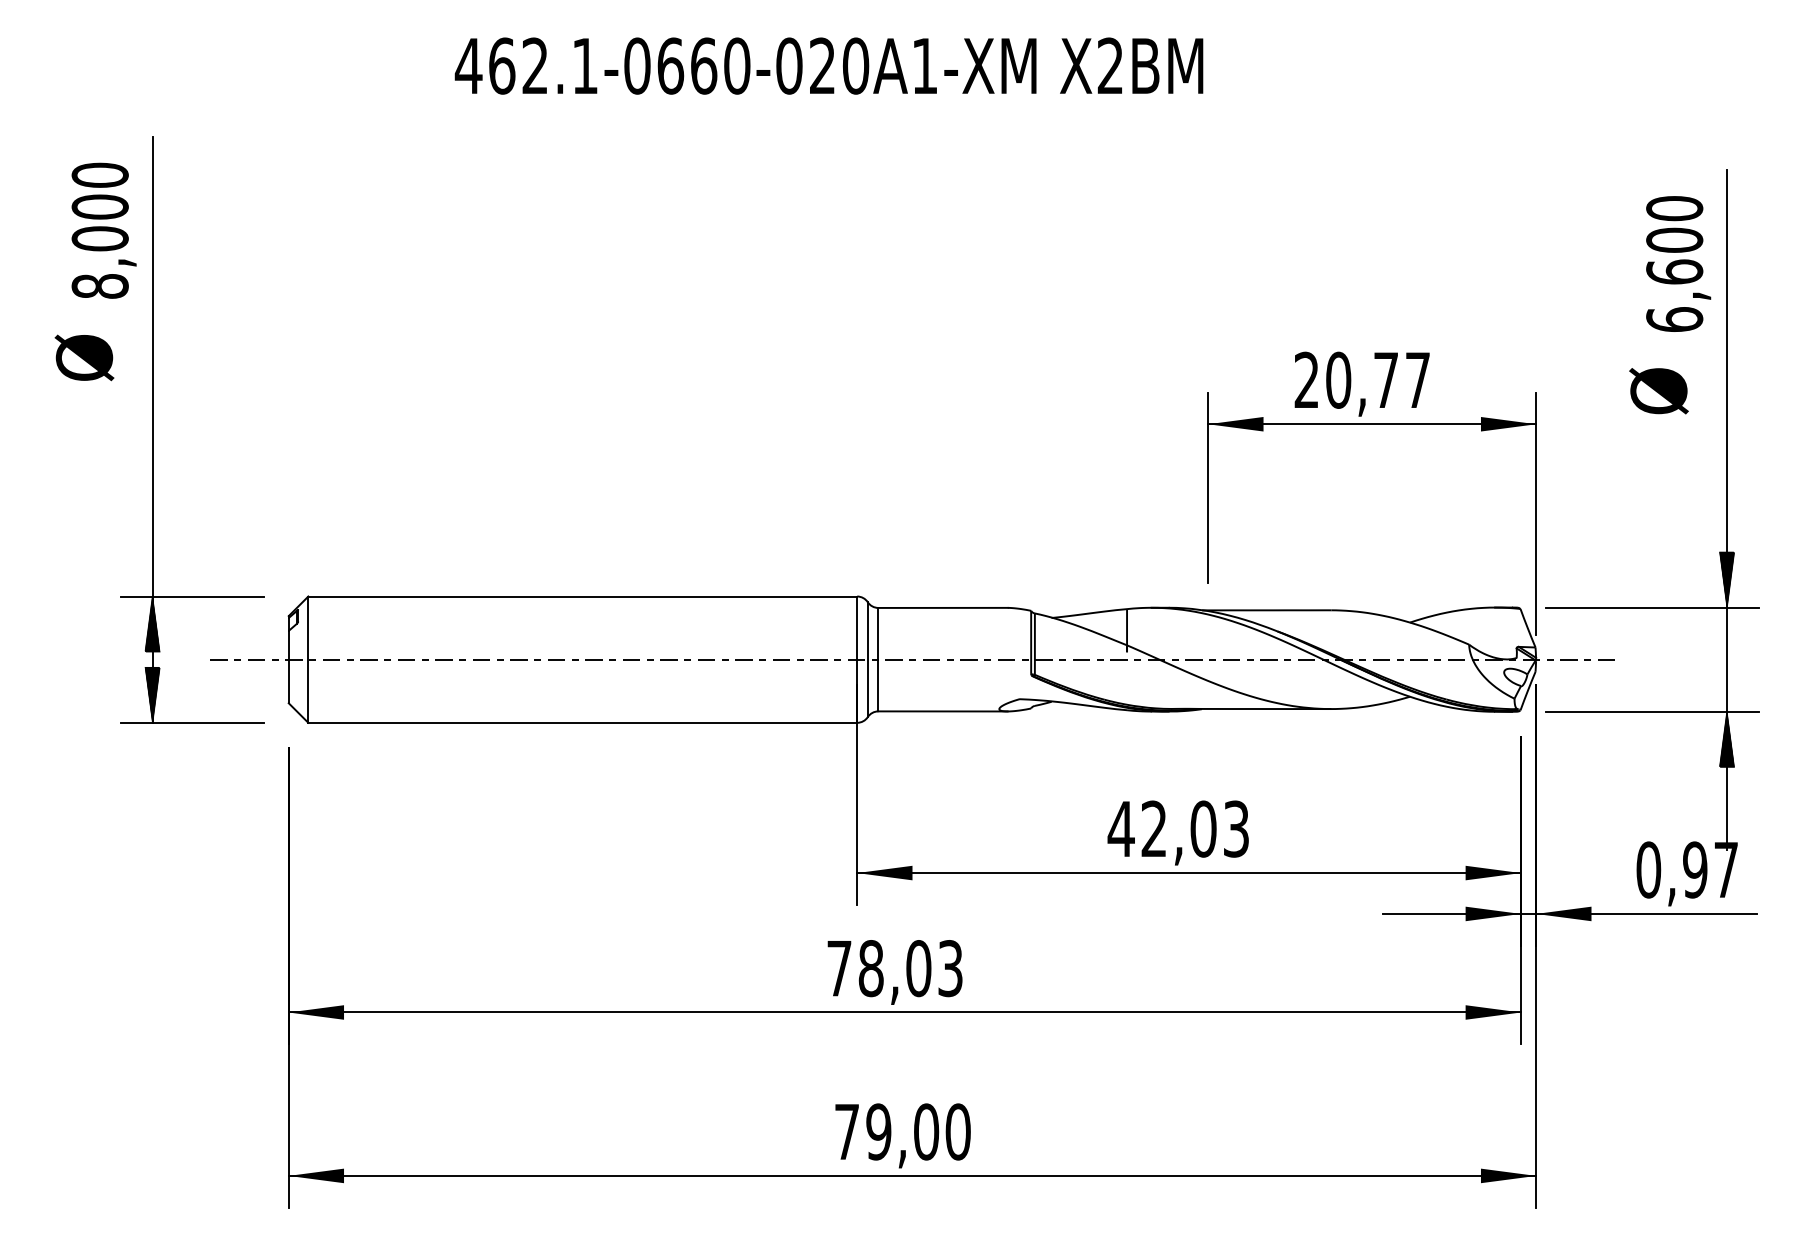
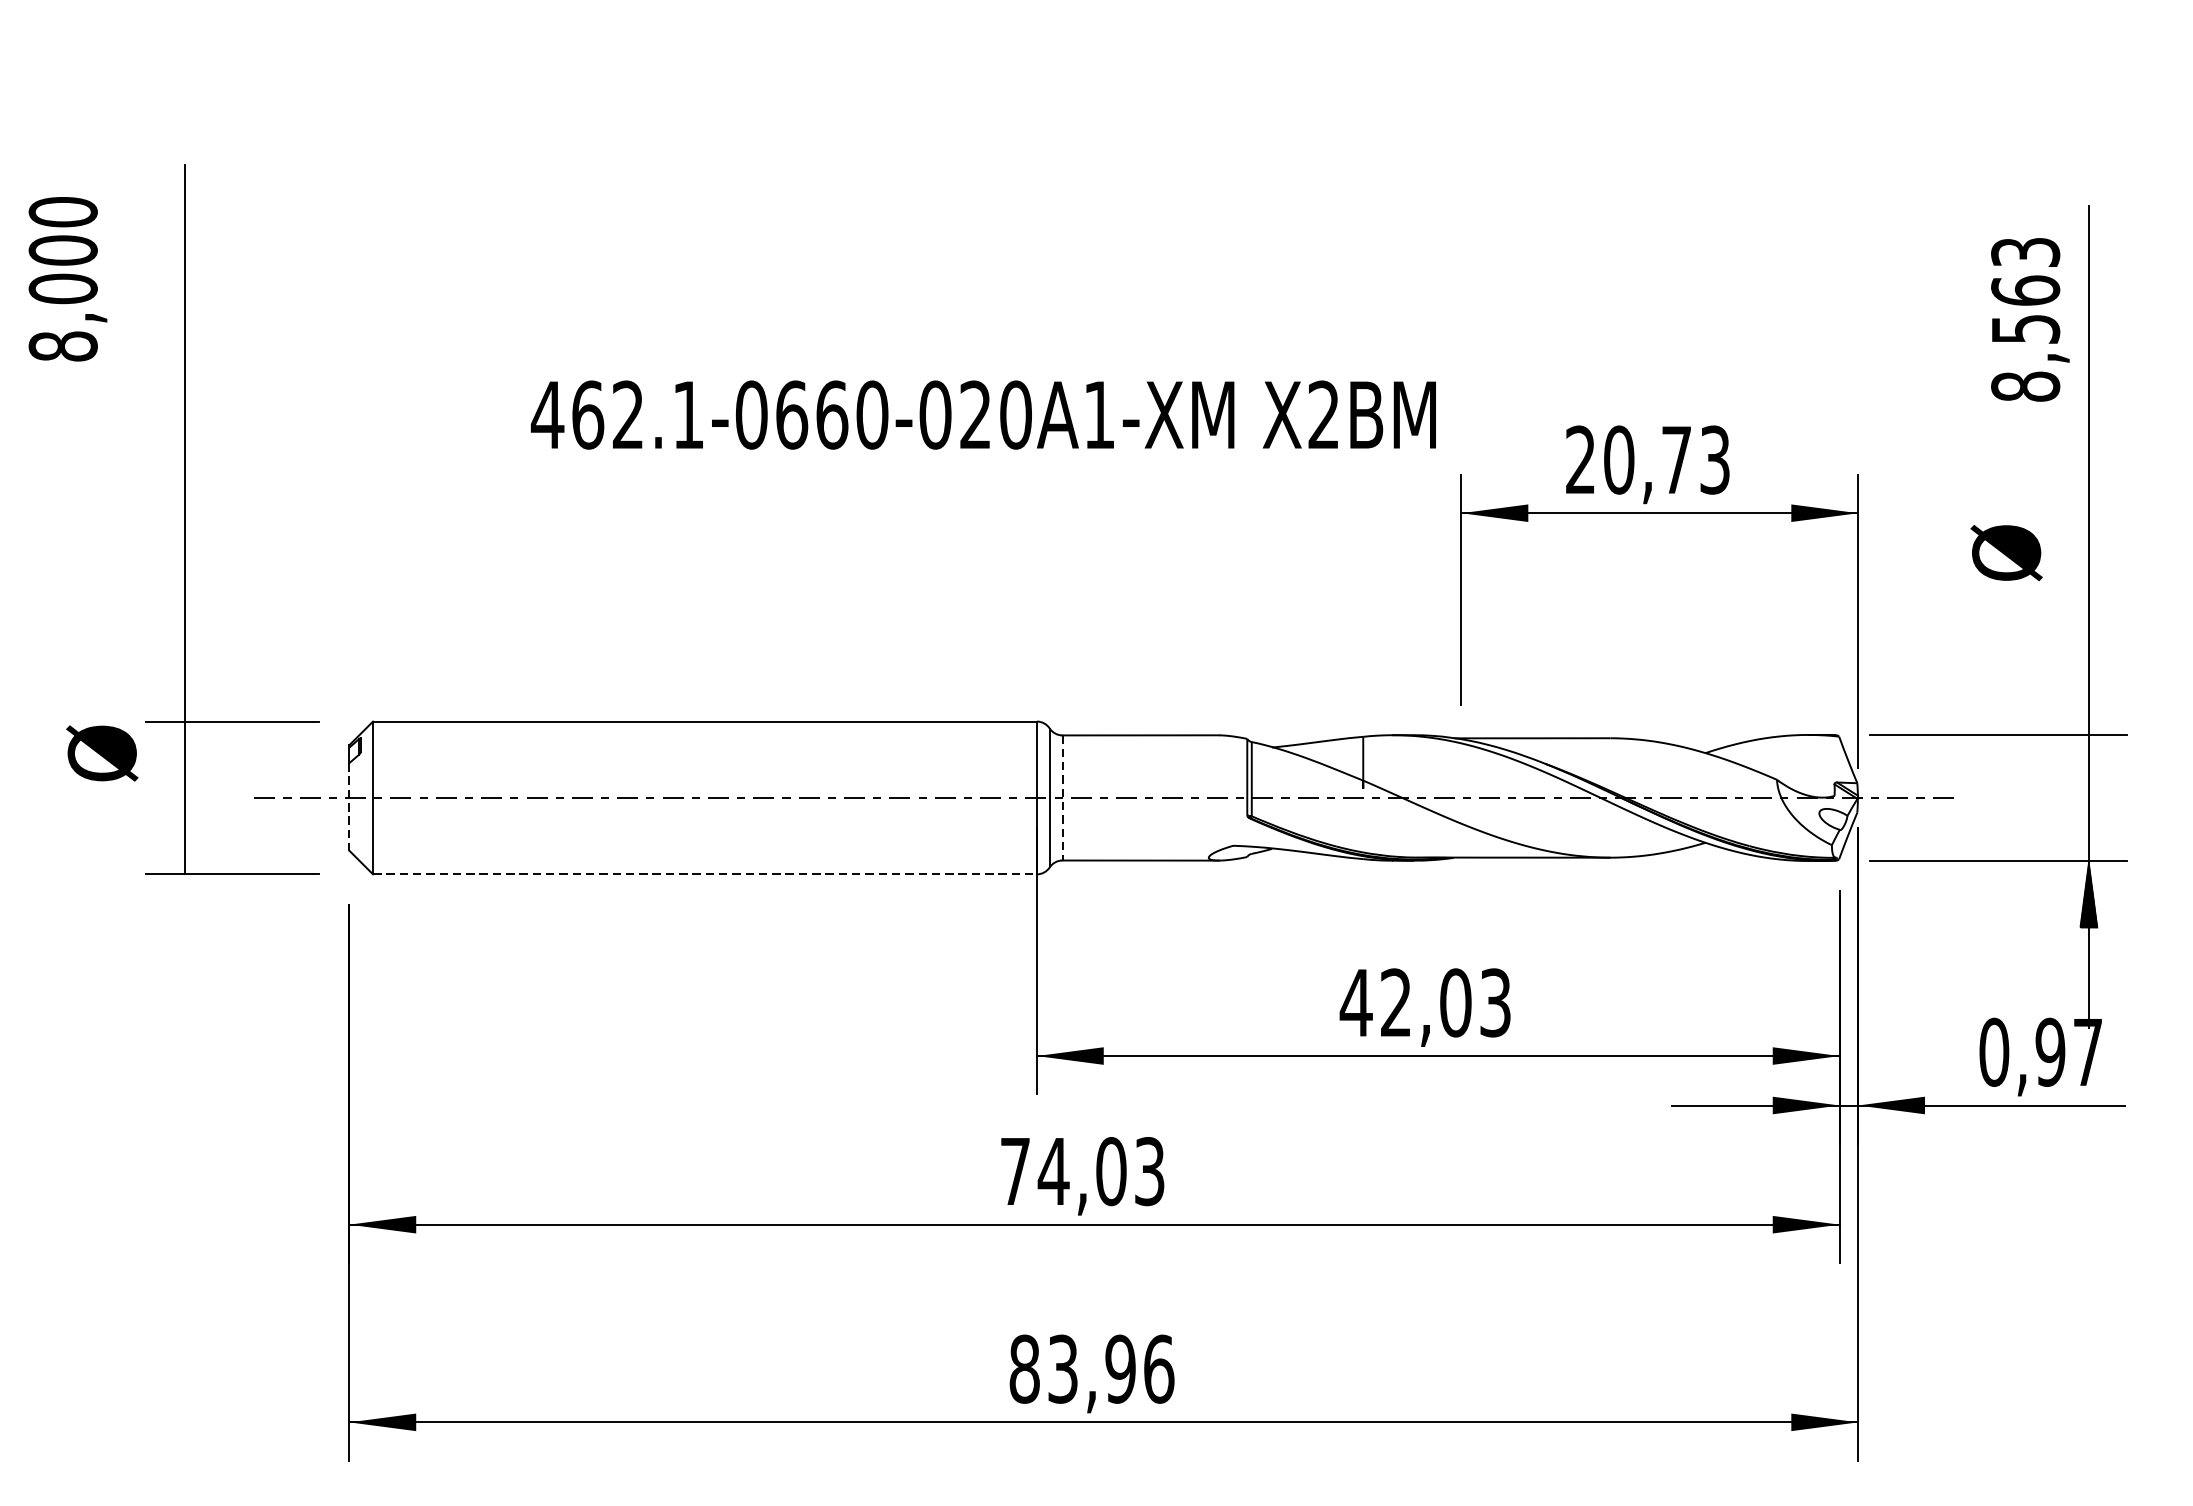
text: (828, 65) -> (982, 414), moved
text: (103, 230) -> (67, 278), moved
text: (1674, 264) -> (2025, 319), 6,600 -> 8,563
text: (84, 357) -> (102, 753), moved
text: (1417, 379) -> (1714, 459), 20,77 -> 20,73
text: (1658, 391) -> (2006, 553), moved
hatch: (1726, 579) -> (2088, 700), removed
hatch: (152, 623) -> (184, 754), removed
line: (878, 659) -> (1062, 797), solid -> dashed
line: (288, 667) -> (349, 807), solid -> dashed
hatch: (152, 694) -> (184, 840), removed
line: (583, 722) -> (705, 873), solid -> dashed
text: (870, 968) -> (1052, 1171), 78,03 -> 74,03
text: (902, 1131) -> (1091, 1368), 79,00 -> 83,96

